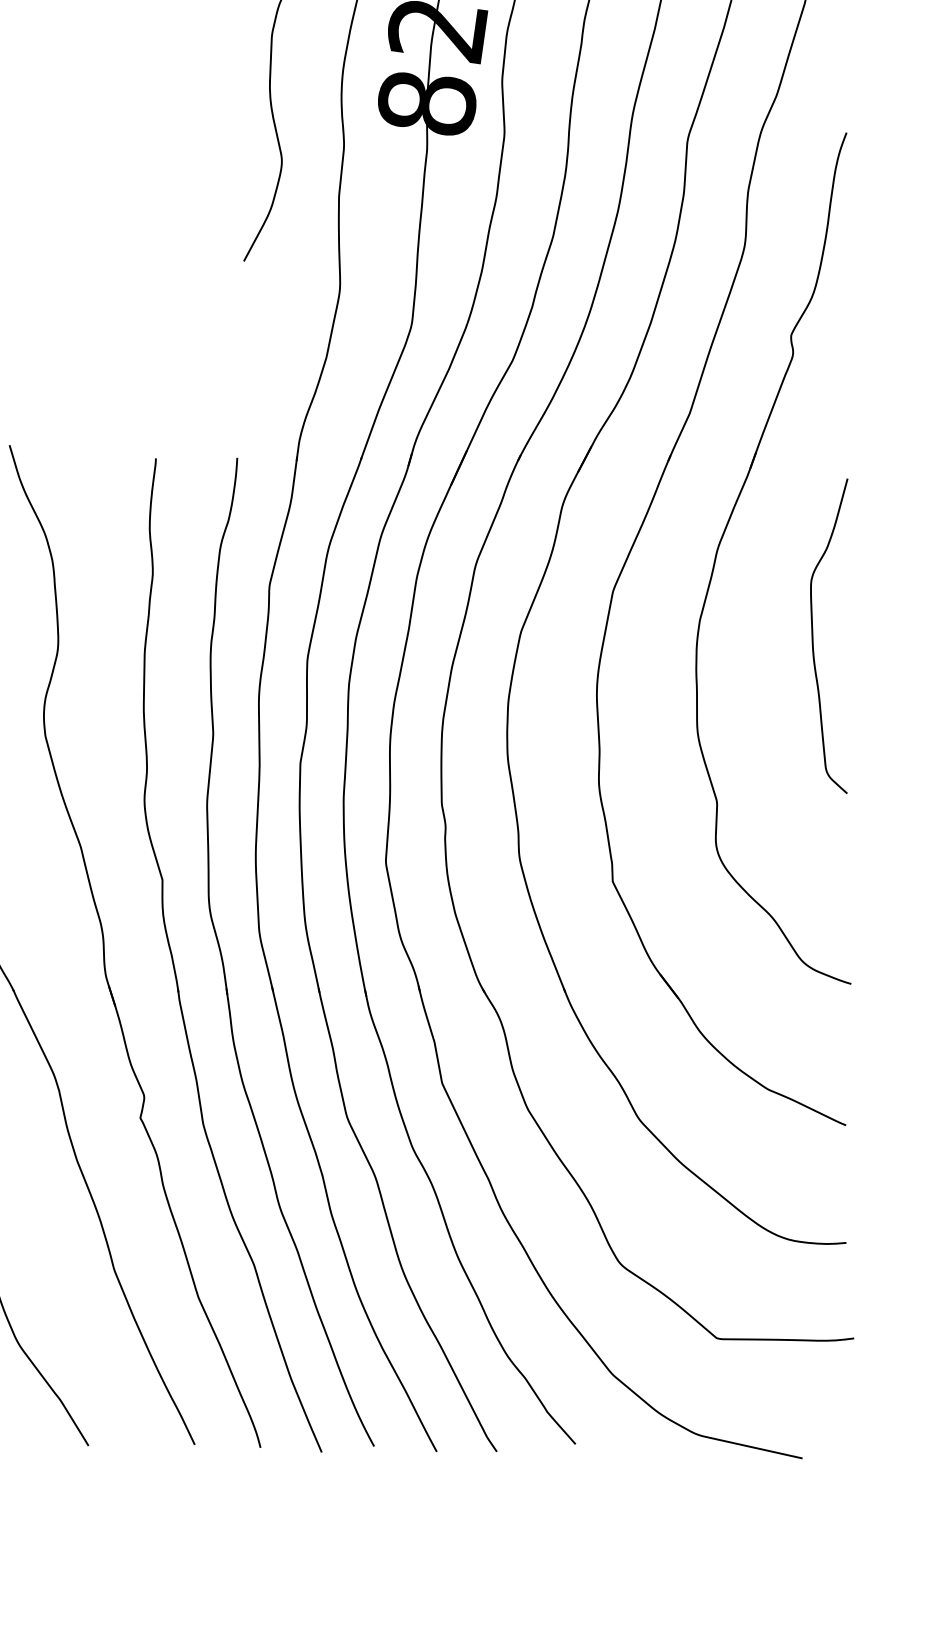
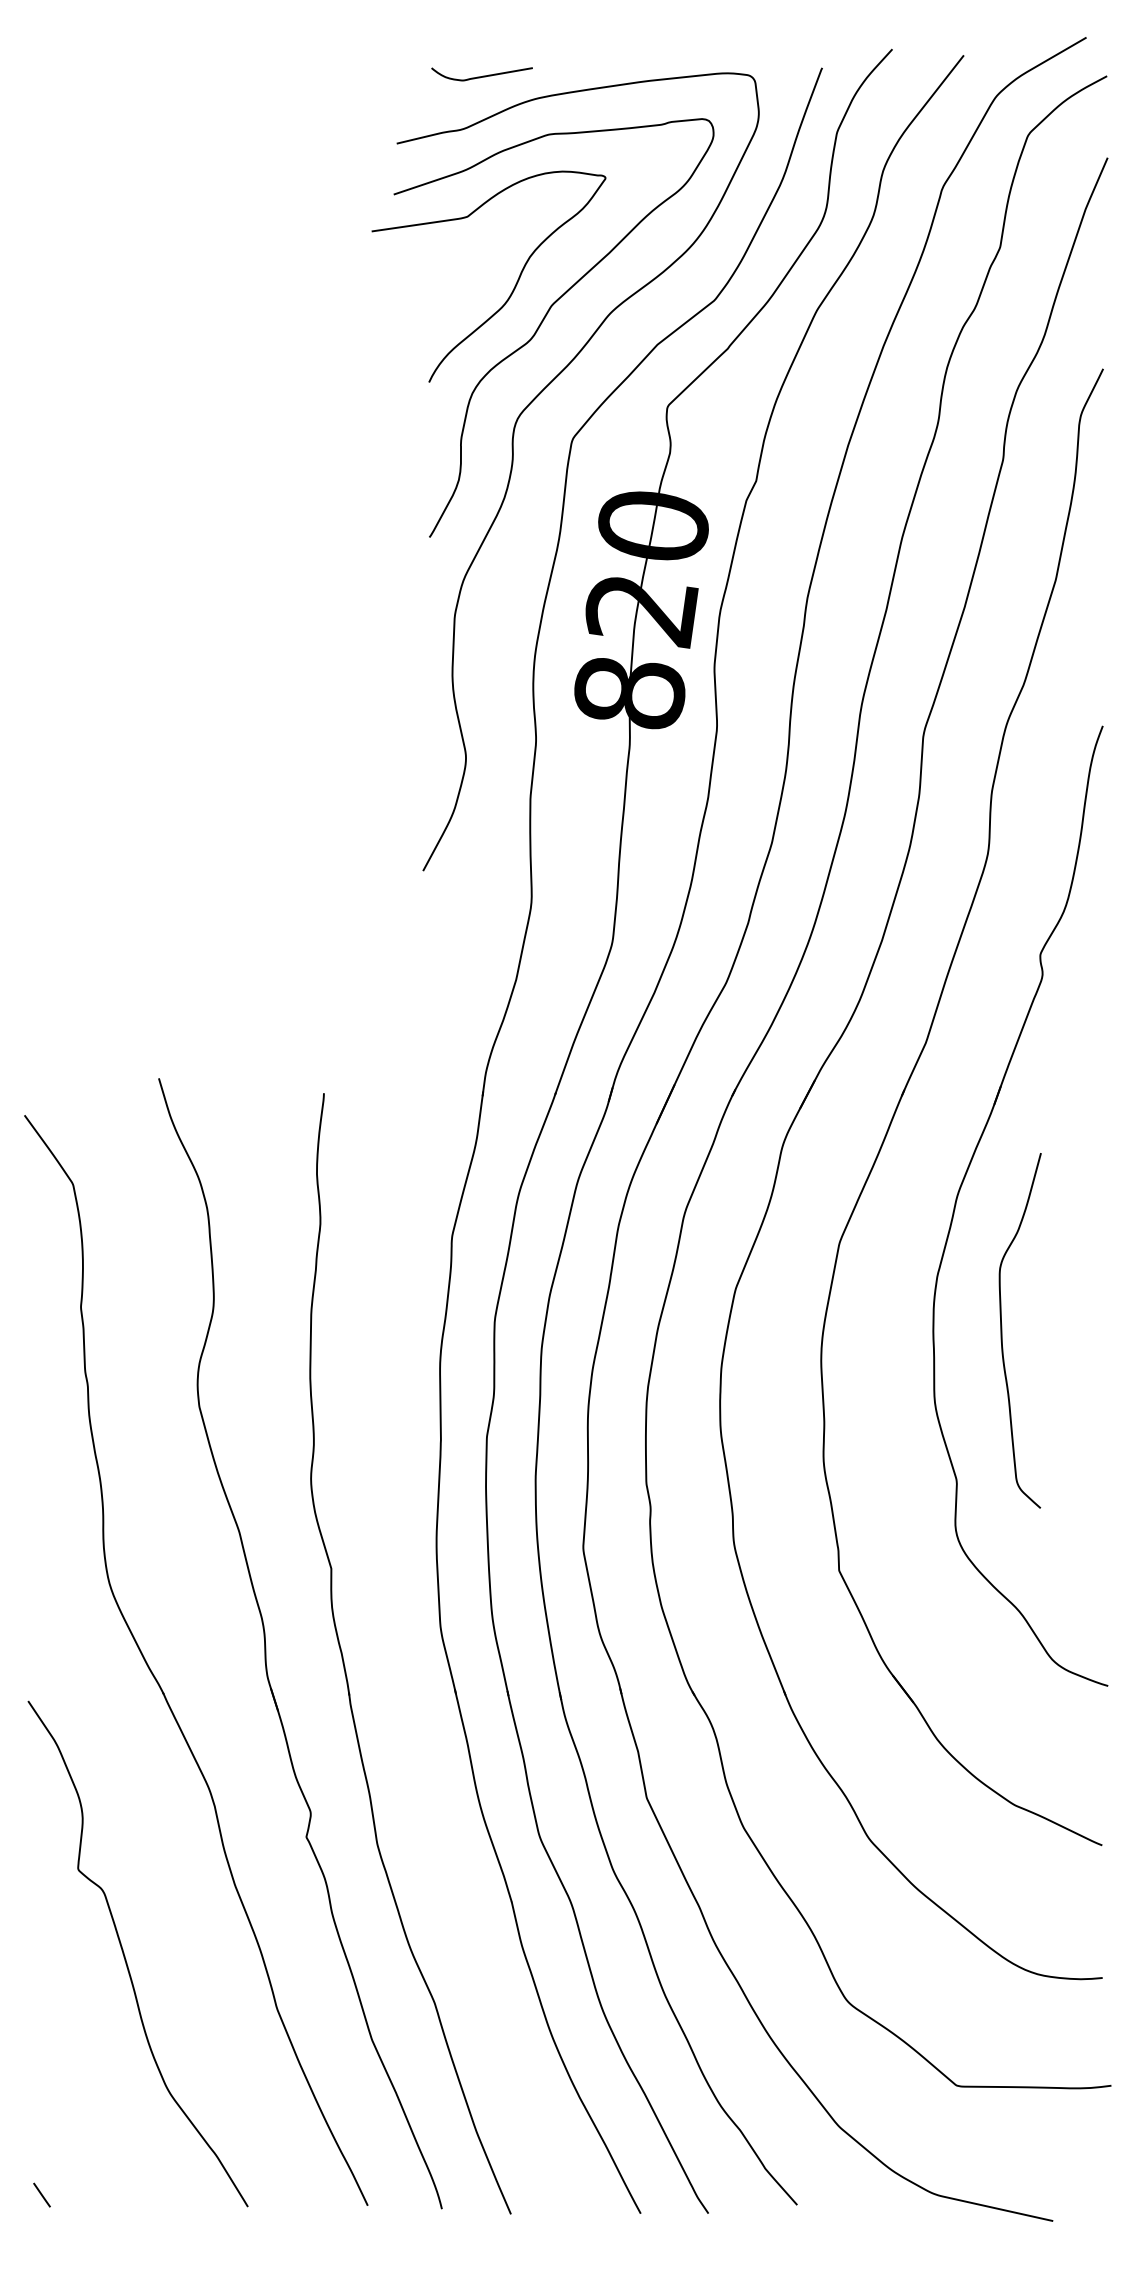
curve: (813, 635) -> (1002, 1330), moved
part: (223, 962) -> (400, 1661), removed

